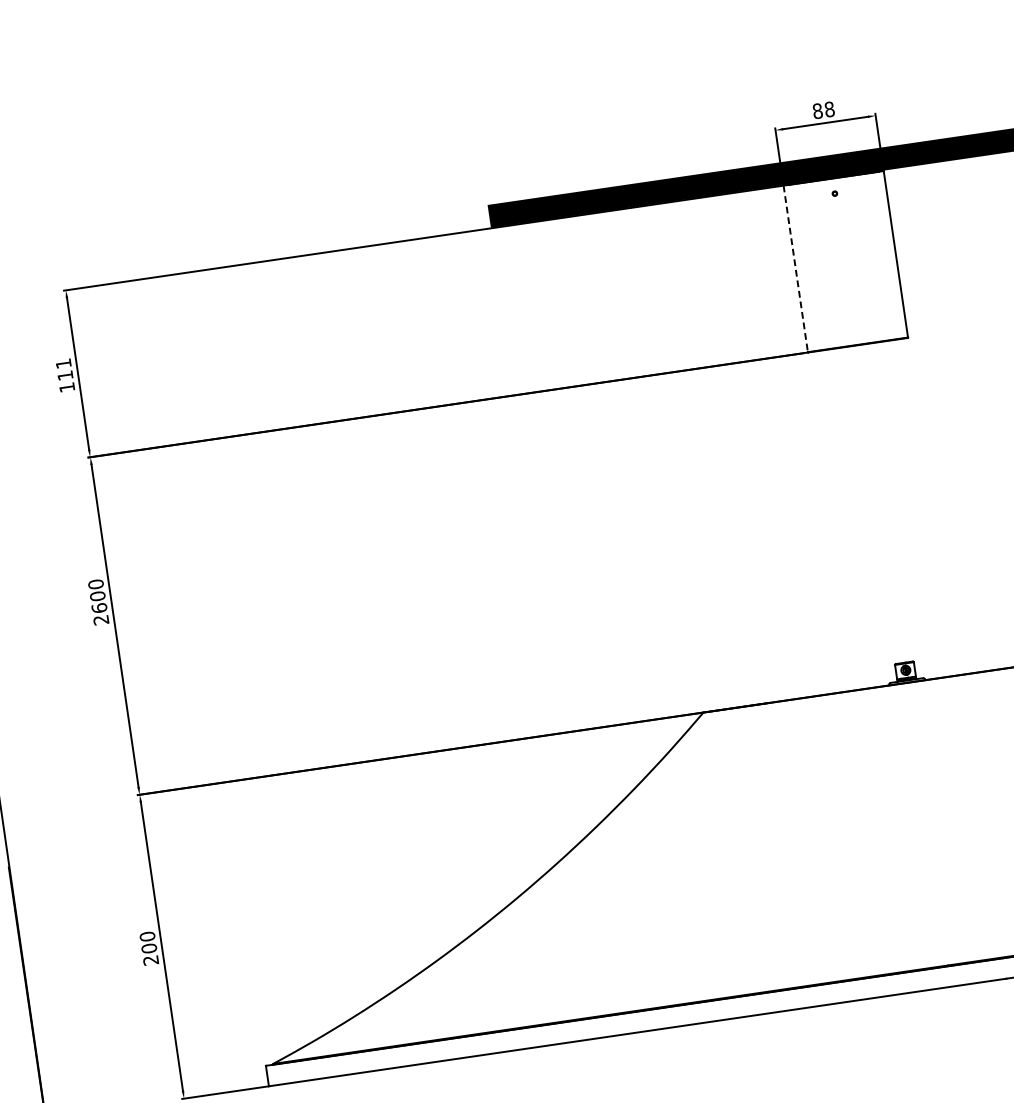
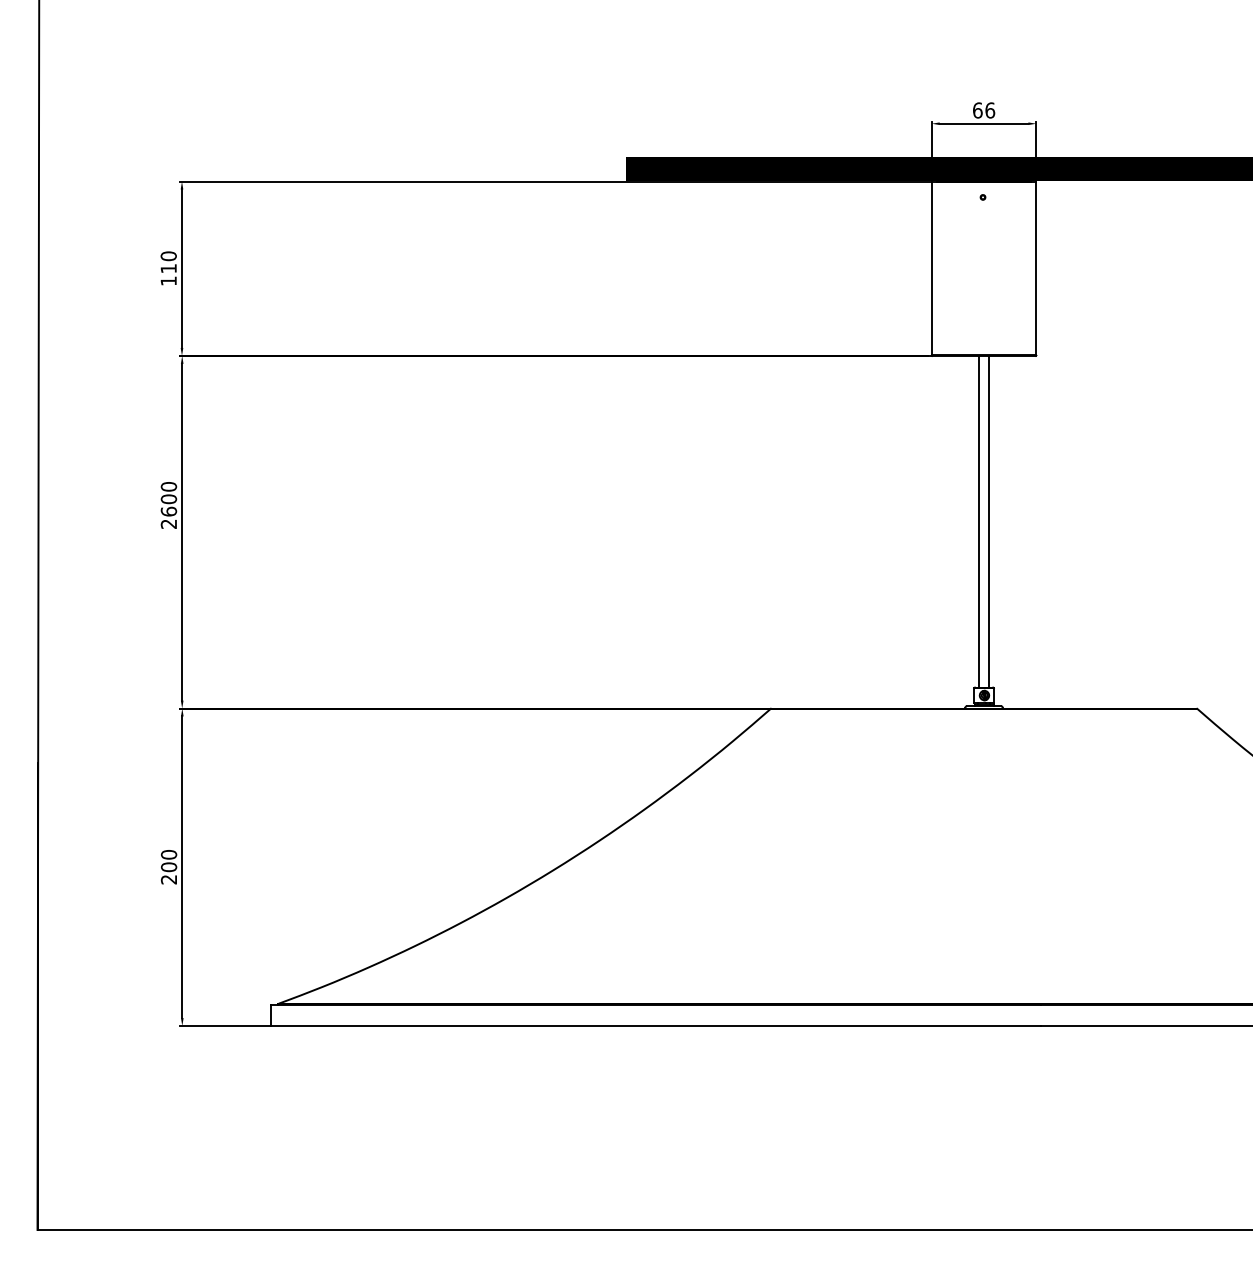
text: (824, 110) -> (984, 110), 88 -> 66
line: (795, 268) -> (931, 268), dashed -> solid
text: (63, 363) -> (168, 256), 111 -> 110
line: (885, 503) -> (988, 521), added
line: (876, 504) -> (979, 521), added

